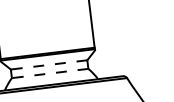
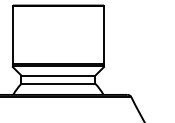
line: (48, 64) -> (57, 75), dashed -> solid
line: (49, 73) -> (57, 83), dashed -> solid

